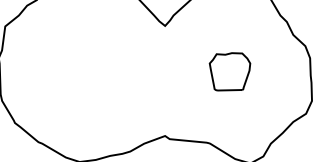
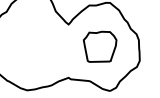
part: (228, 71) -> (99, 46), size x1.67

